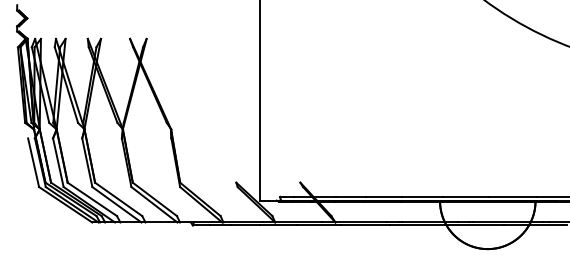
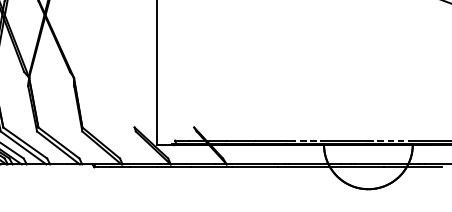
line: (422, 196) -> (307, 140), solid -> dashed
line: (512, 196) -> (391, 140), solid -> dashed

